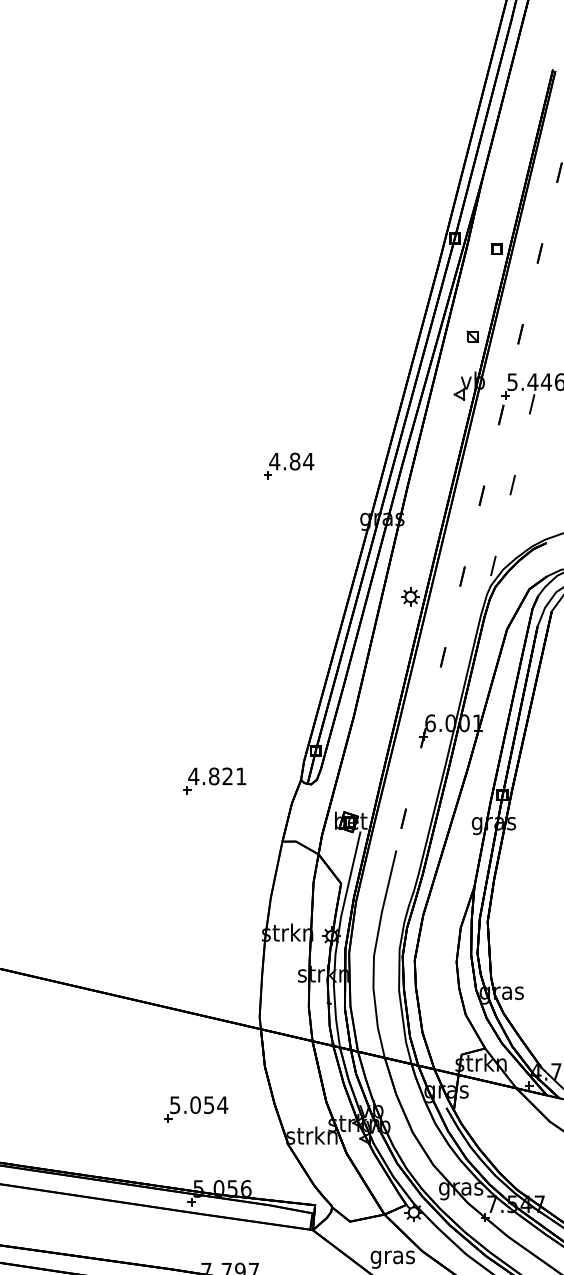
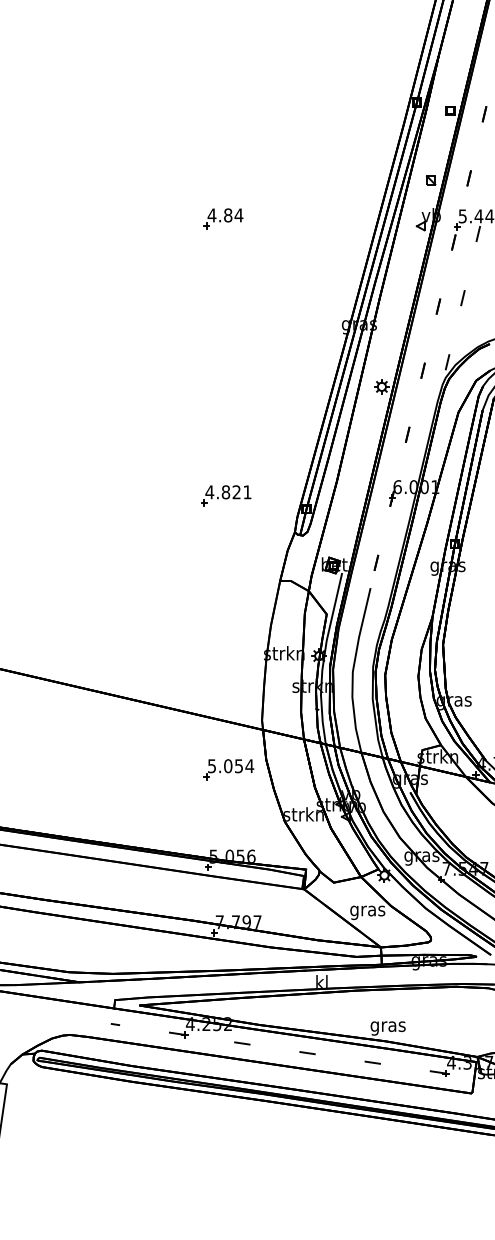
part: (289, 465) -> (223, 218), moved
part: (214, 780) -> (226, 495), moved
part: (195, 1109) -> (228, 769), moved

